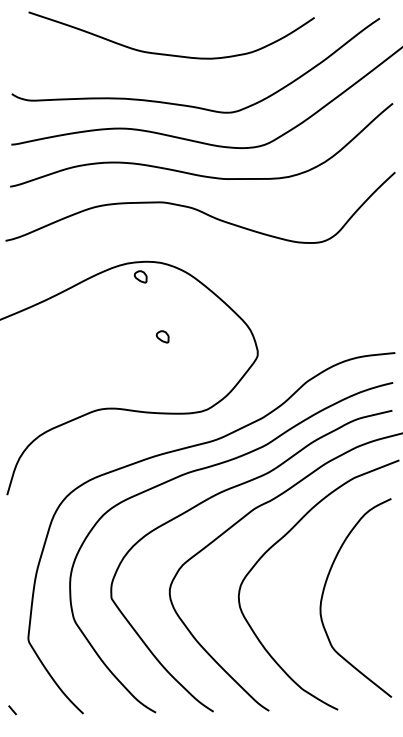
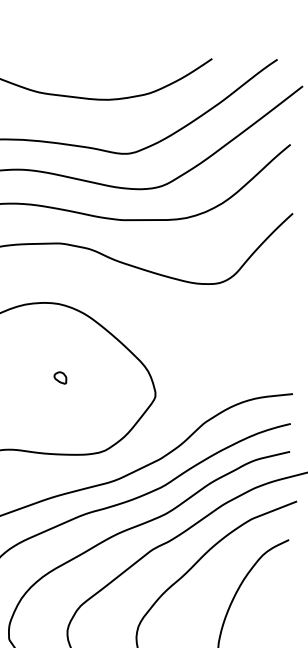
part: (140, 276) -> (38, 317), removed

